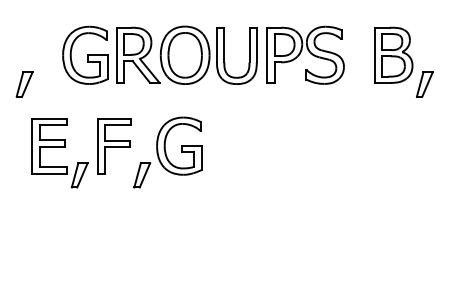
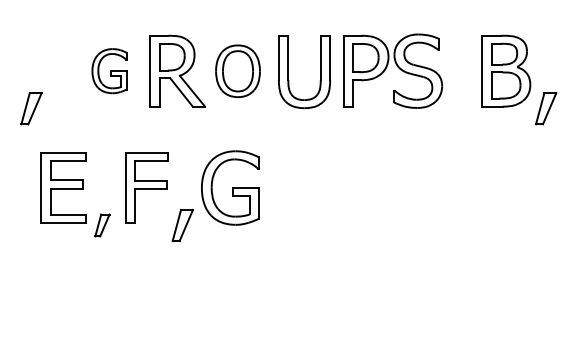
part: (85, 54) -> (109, 70), size x0.6
part: (184, 55) -> (237, 71), size x0.7
part: (79, 175) -> (102, 225), size x0.7

